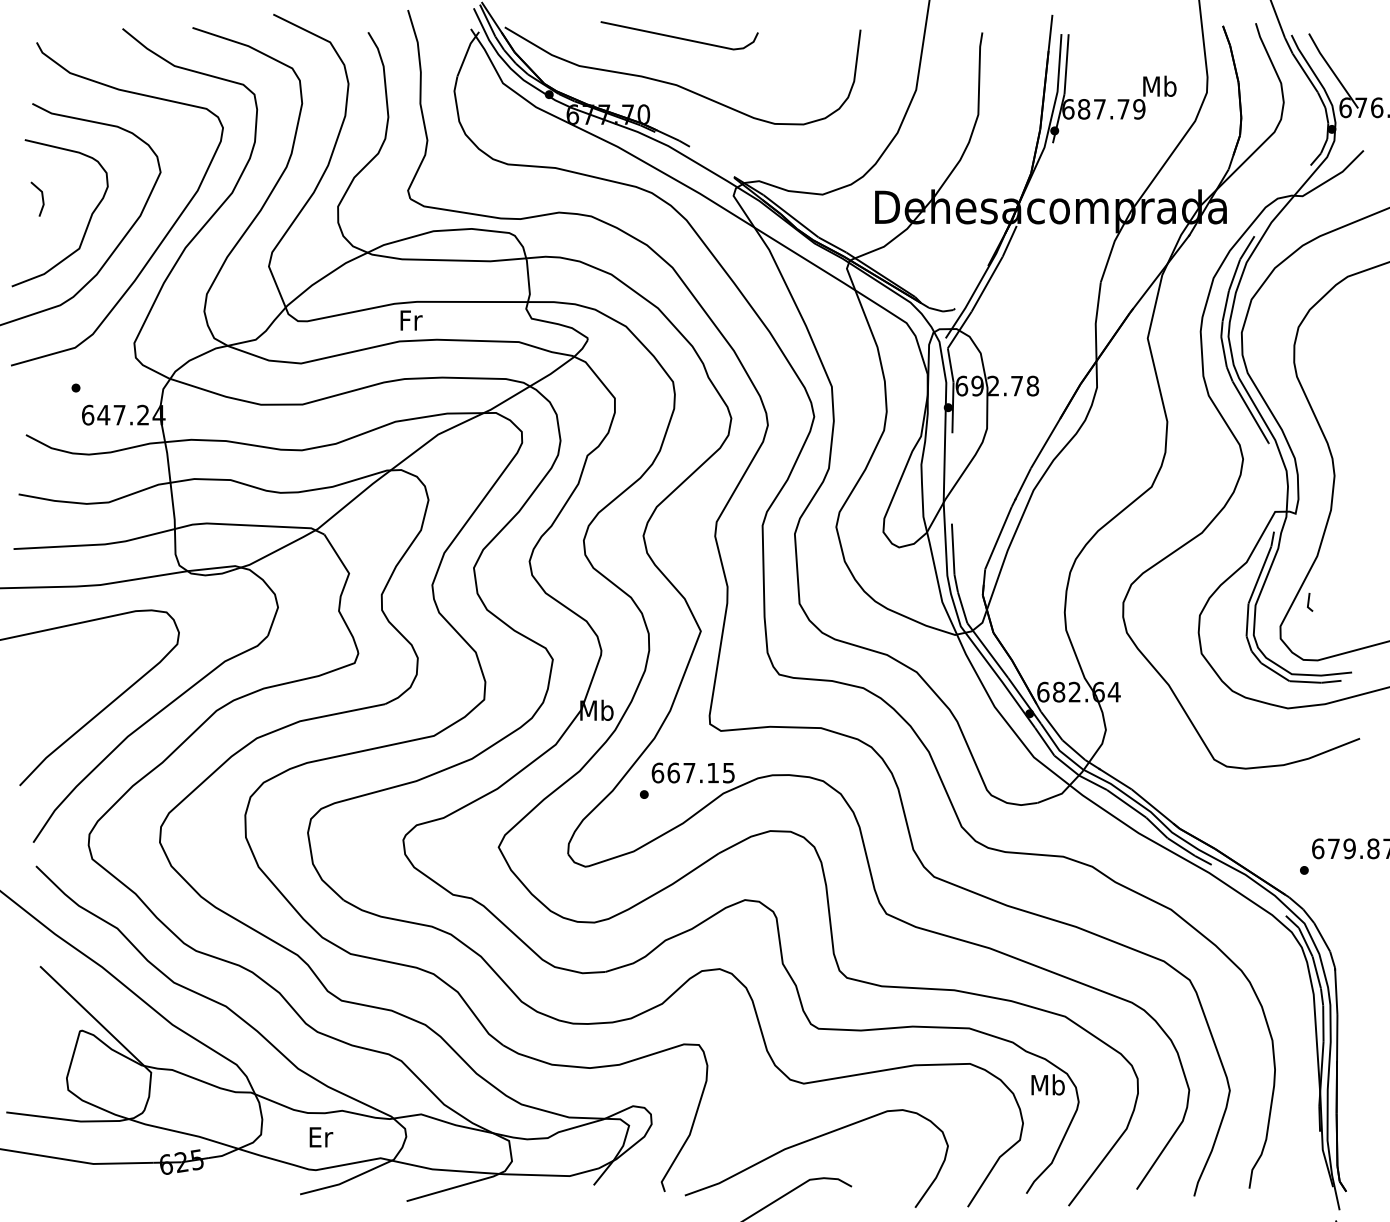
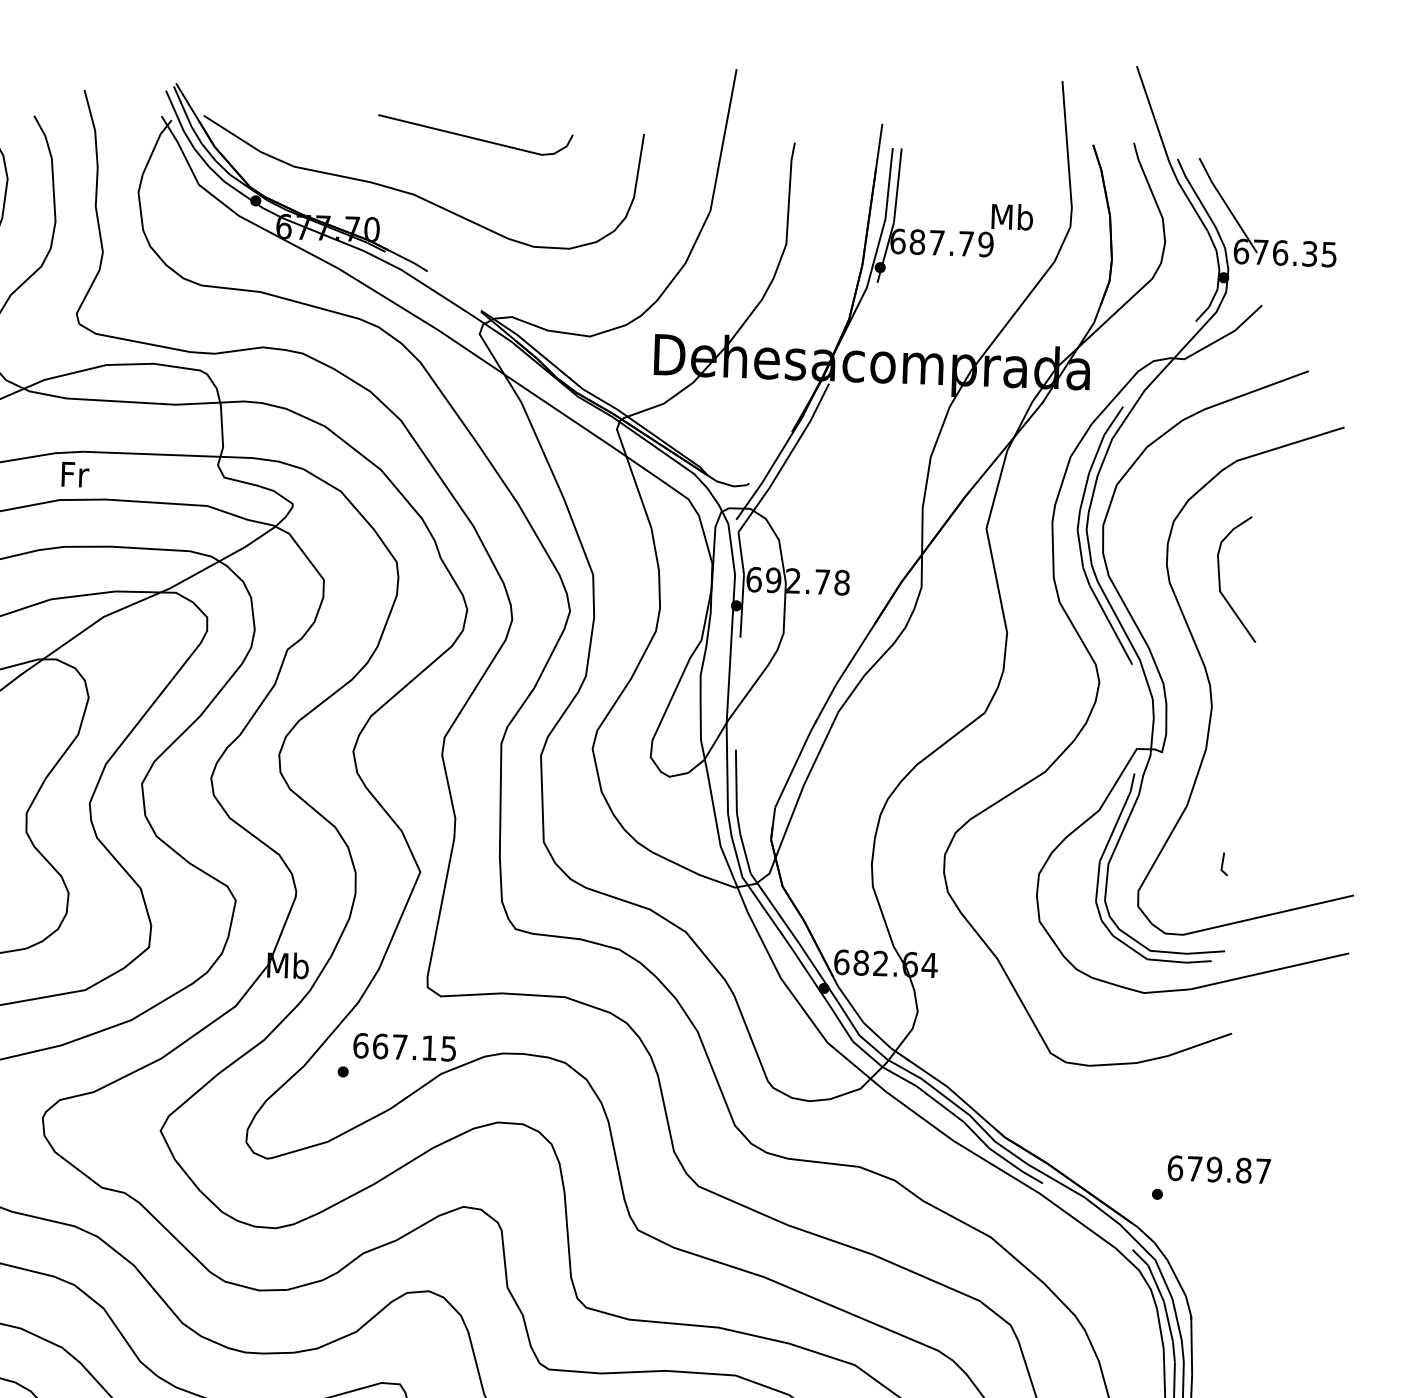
line: (679, 37) -> (475, 137), moved
curve: (1338, 375) -> (1221, 582), added
line: (1309, 602) -> (1223, 864), moved

